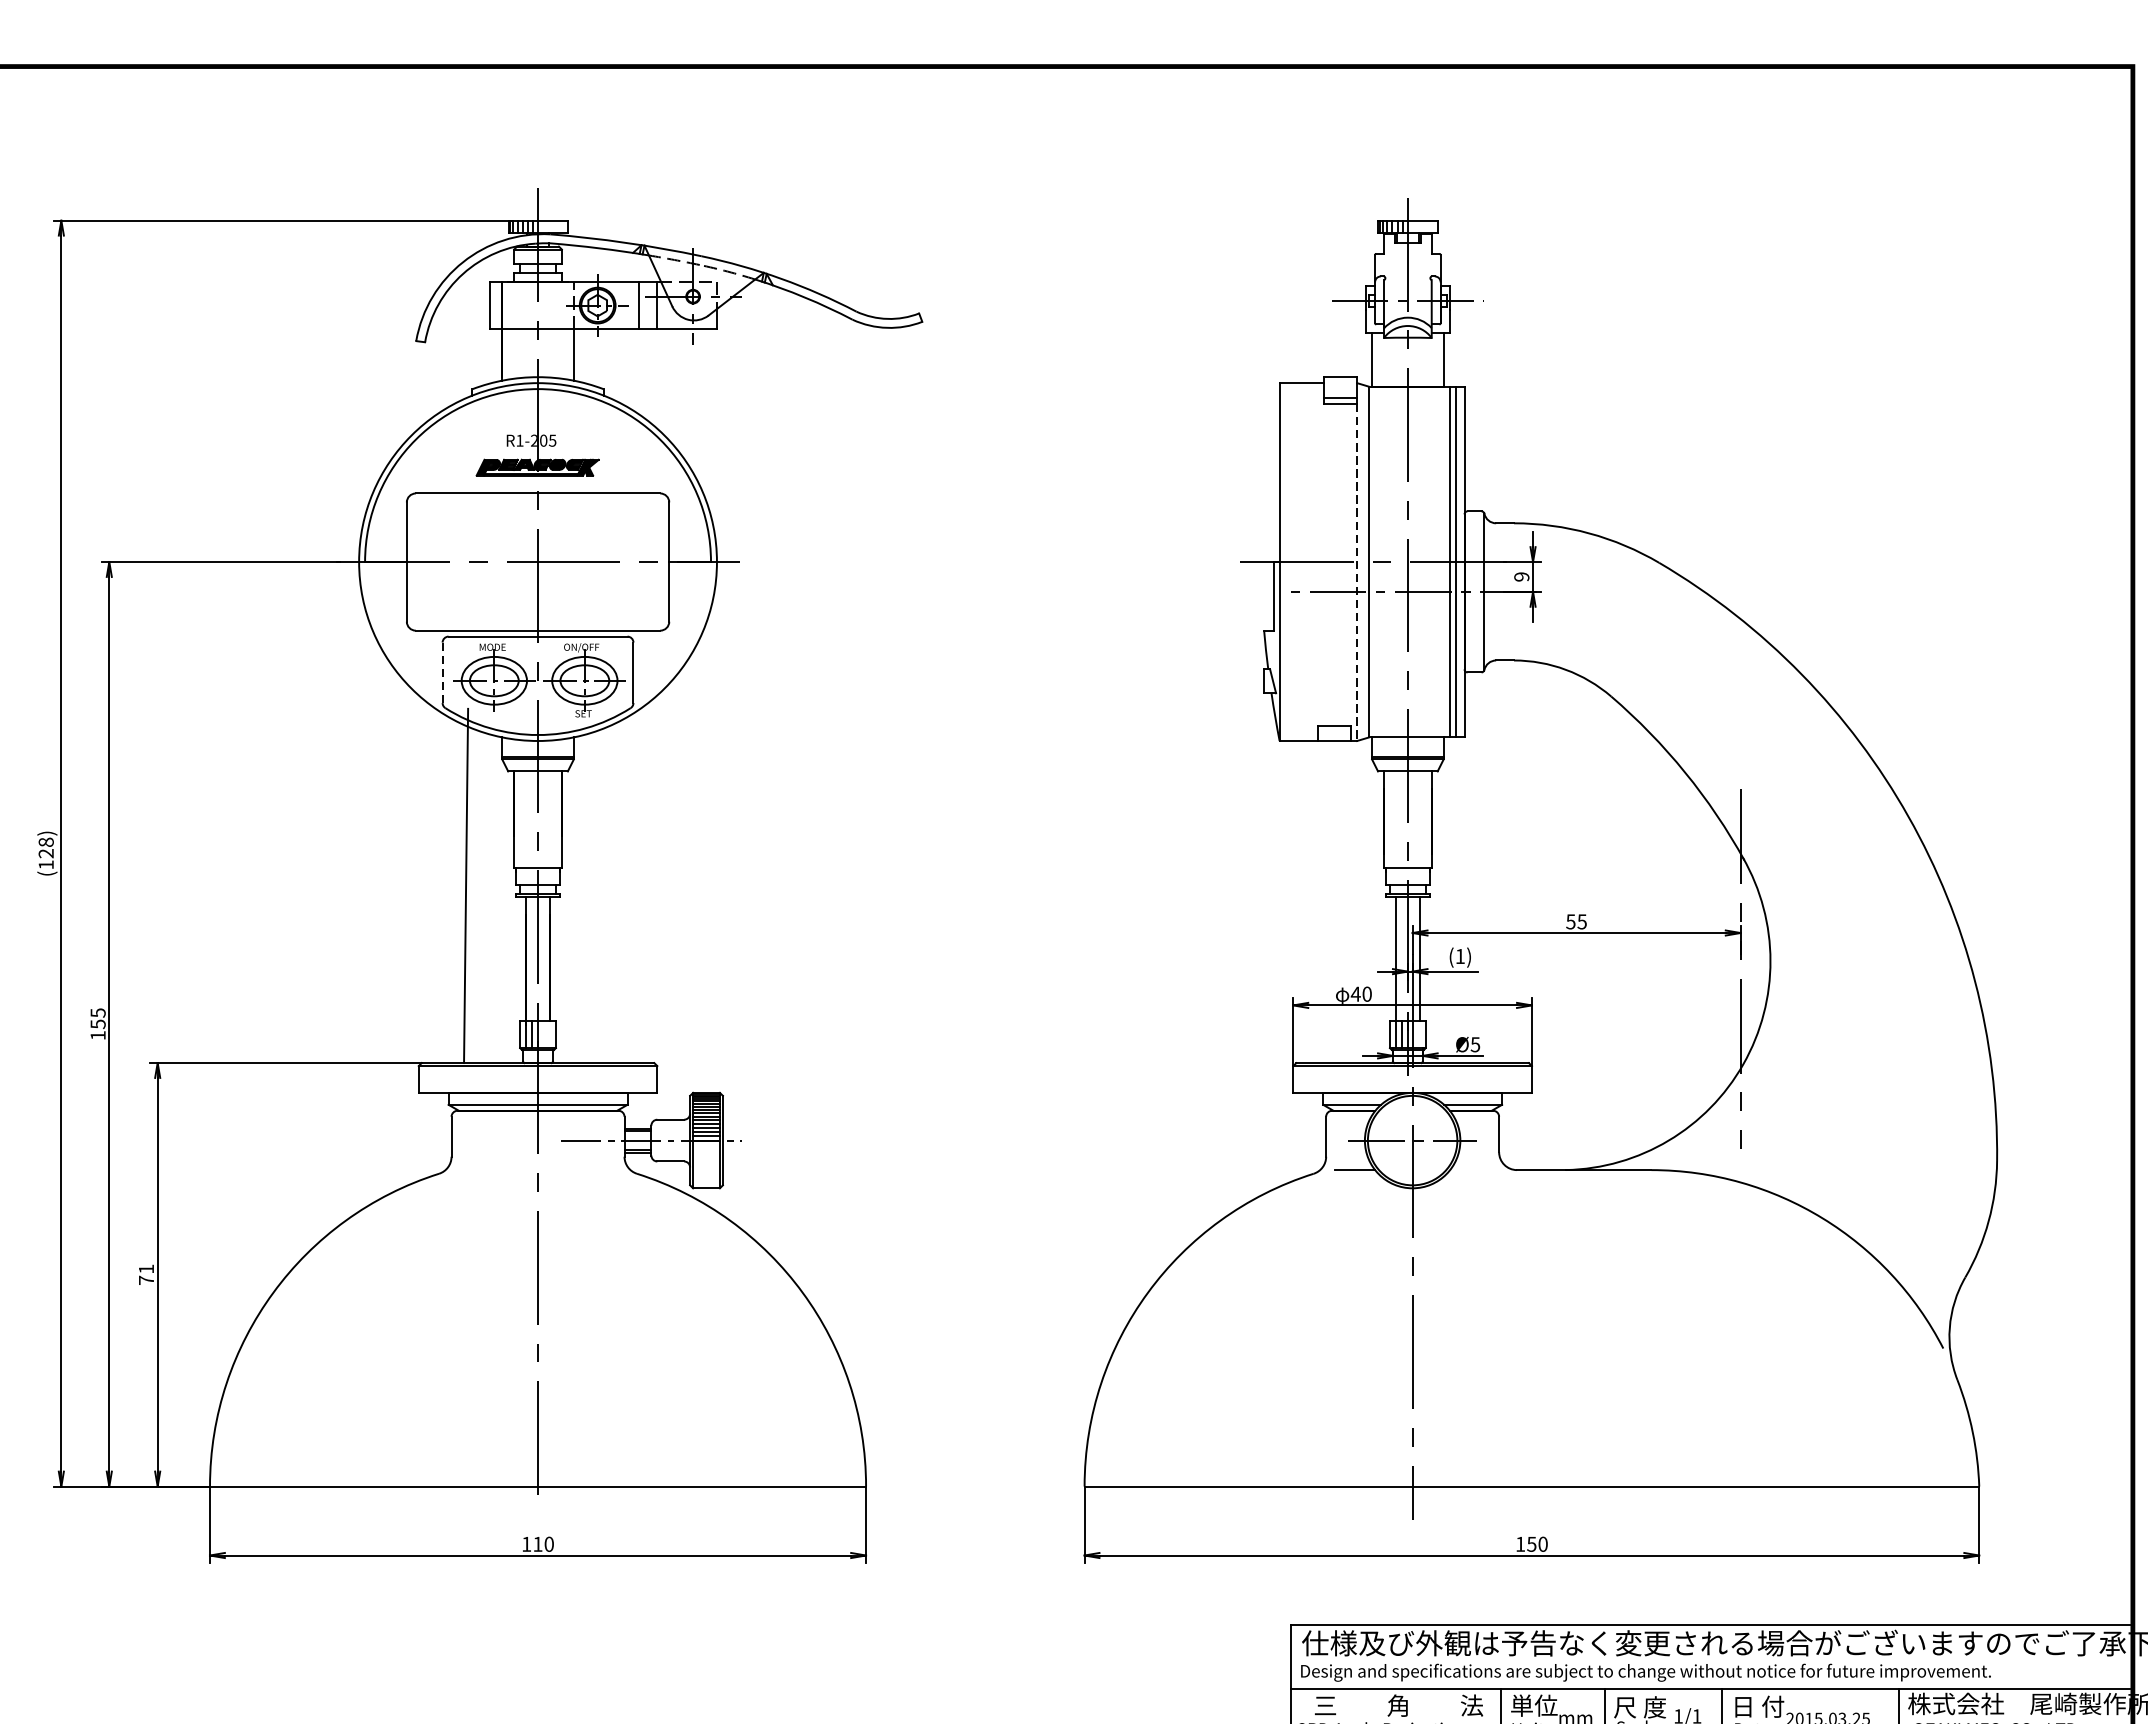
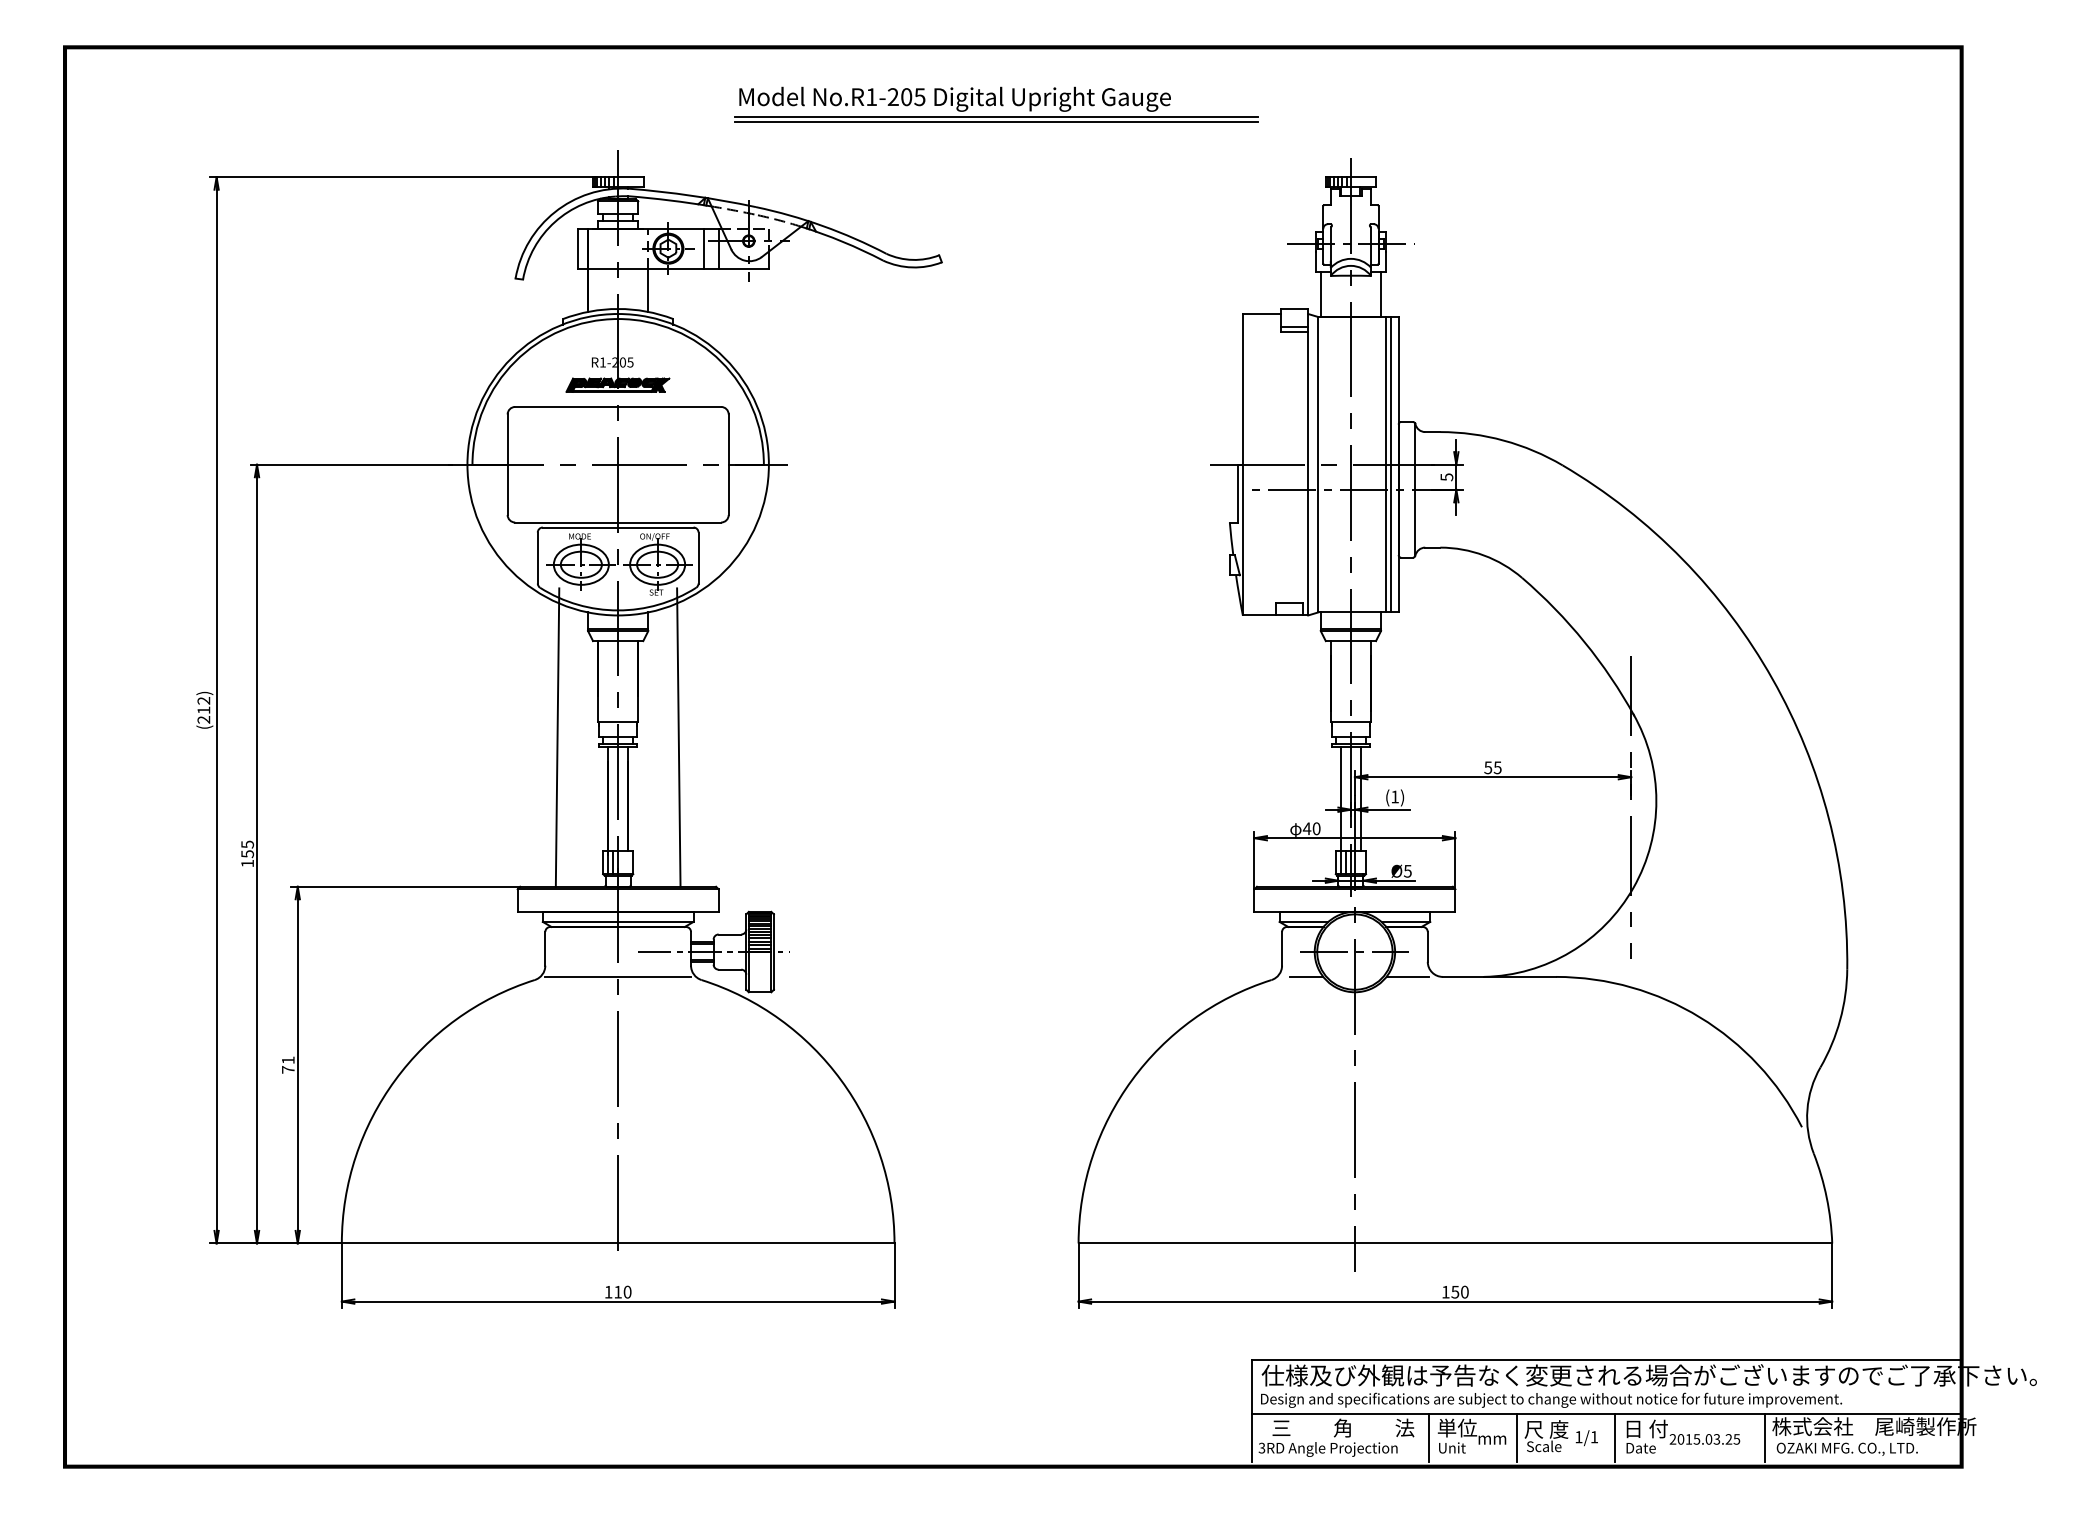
part: (987, 134) -> (996, 104), added
line: (1357, 572) -> (1308, 473), dashed -> solid
text: (1521, 577) -> (1446, 477), 9 -> 5
line: (442, 673) -> (537, 558), dashed -> solid
text: (45, 852) -> (203, 709), (128) -> (212)
line: (609, 885) -> (678, 737), added
line: (538, 1169) -> (618, 976), added
line: (1475, 1169) -> (1407, 976), added

